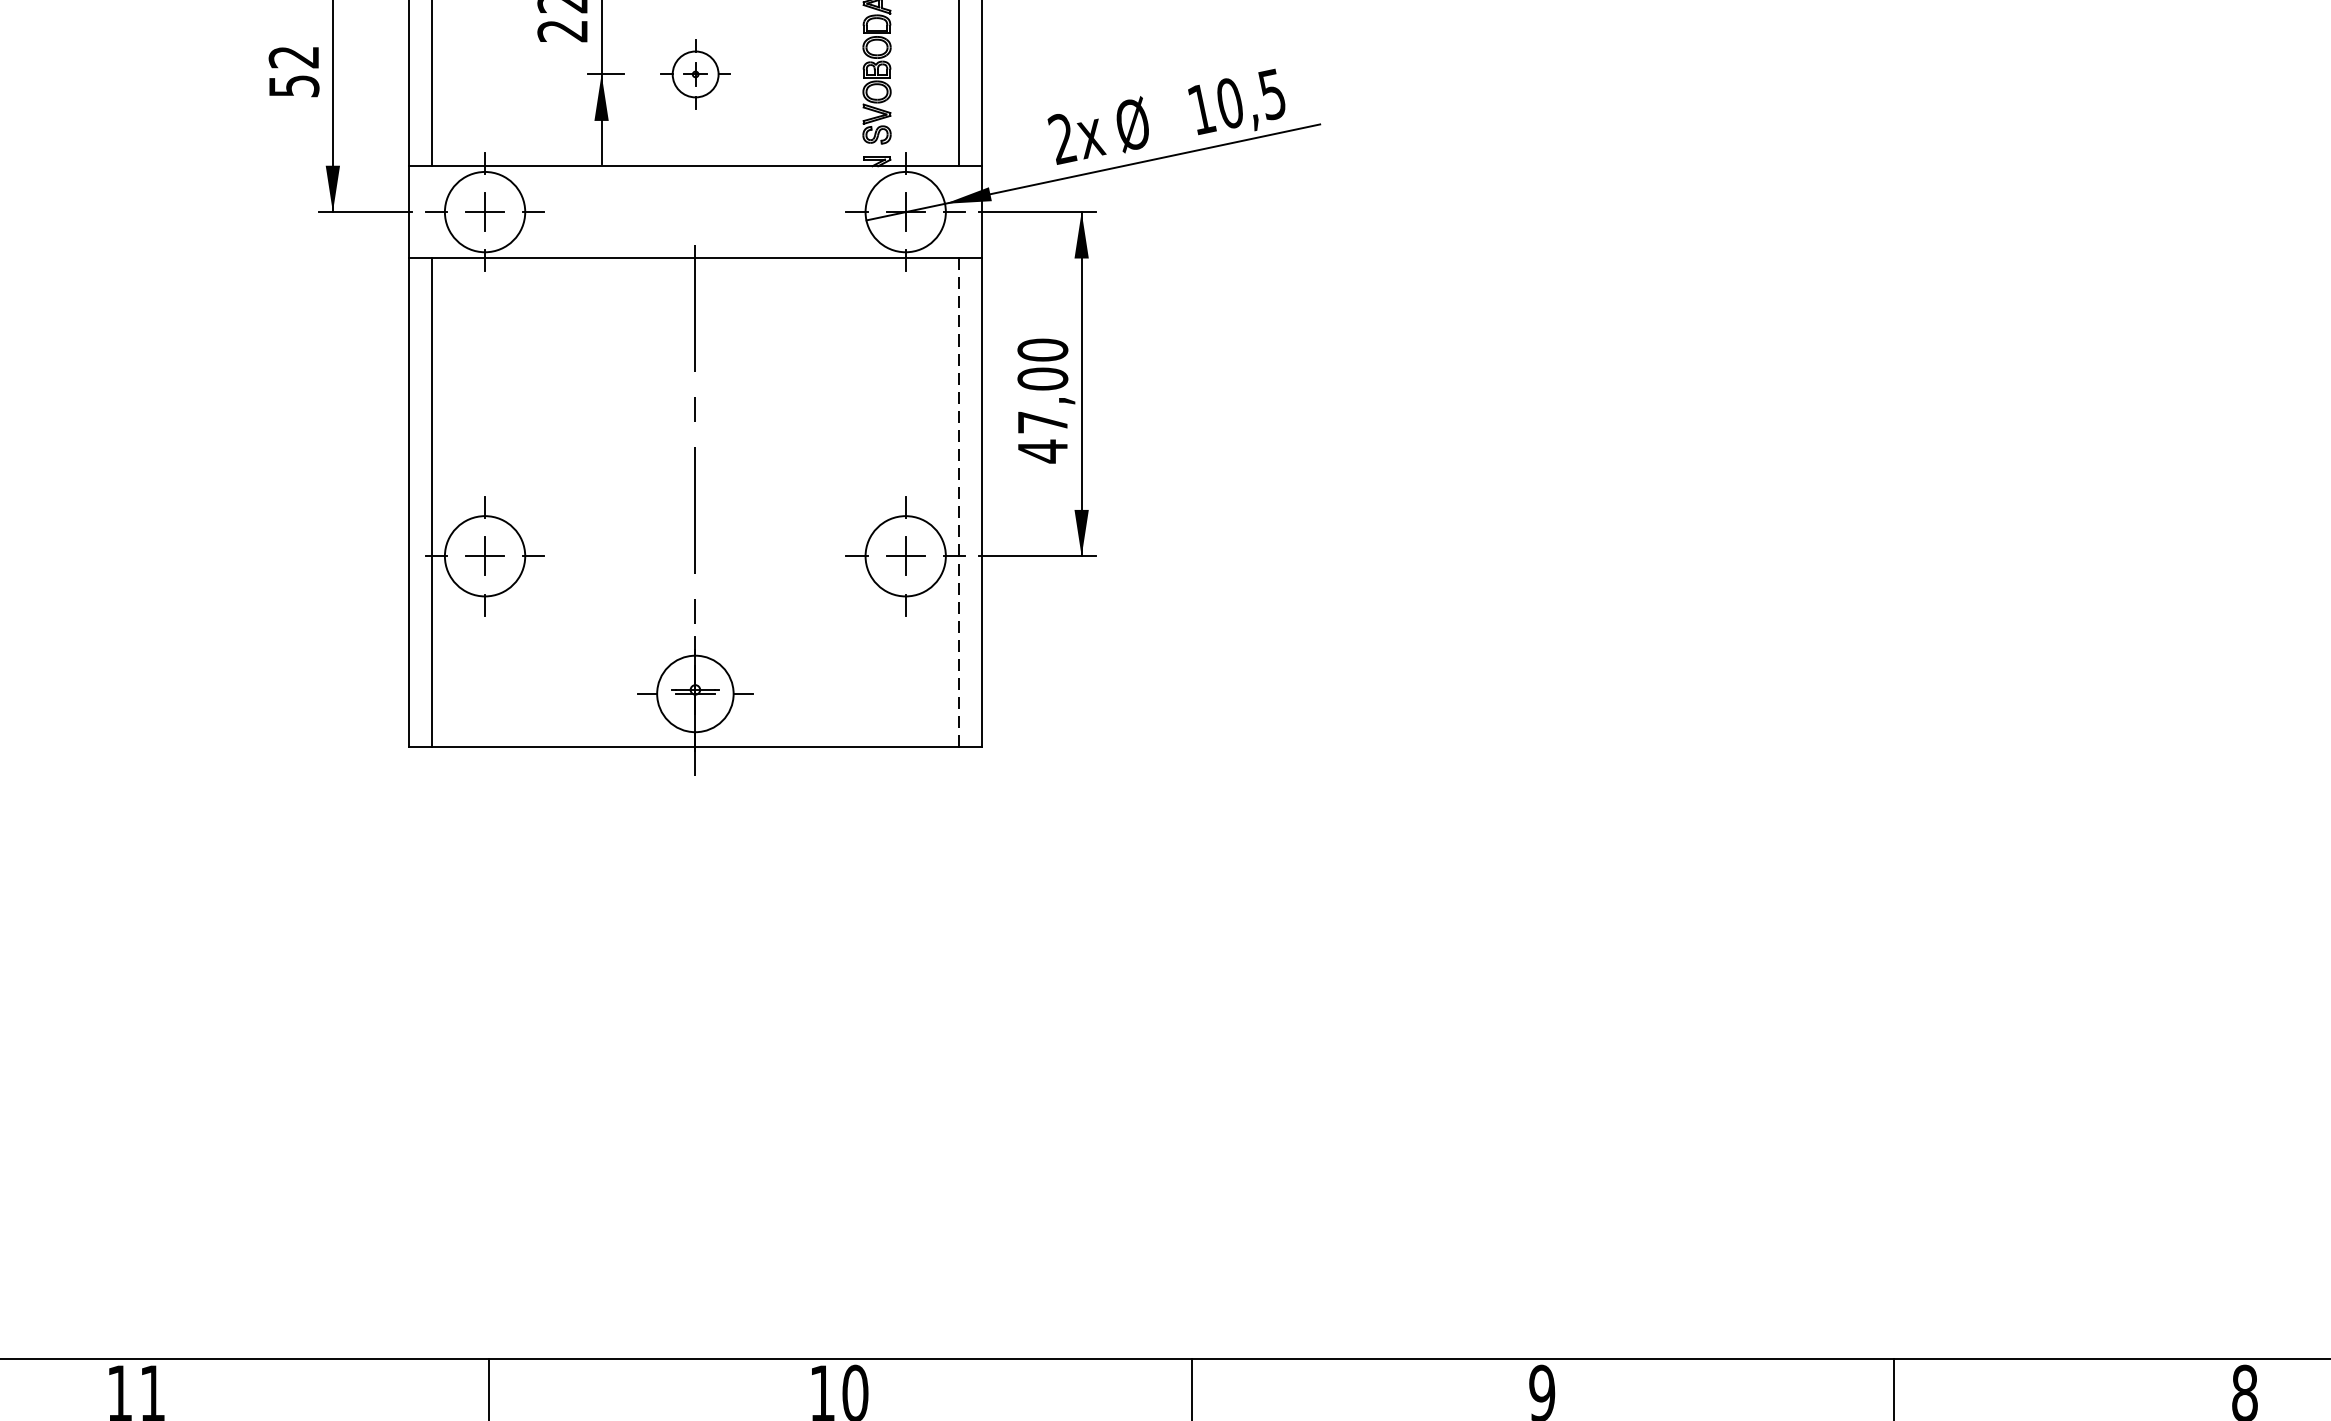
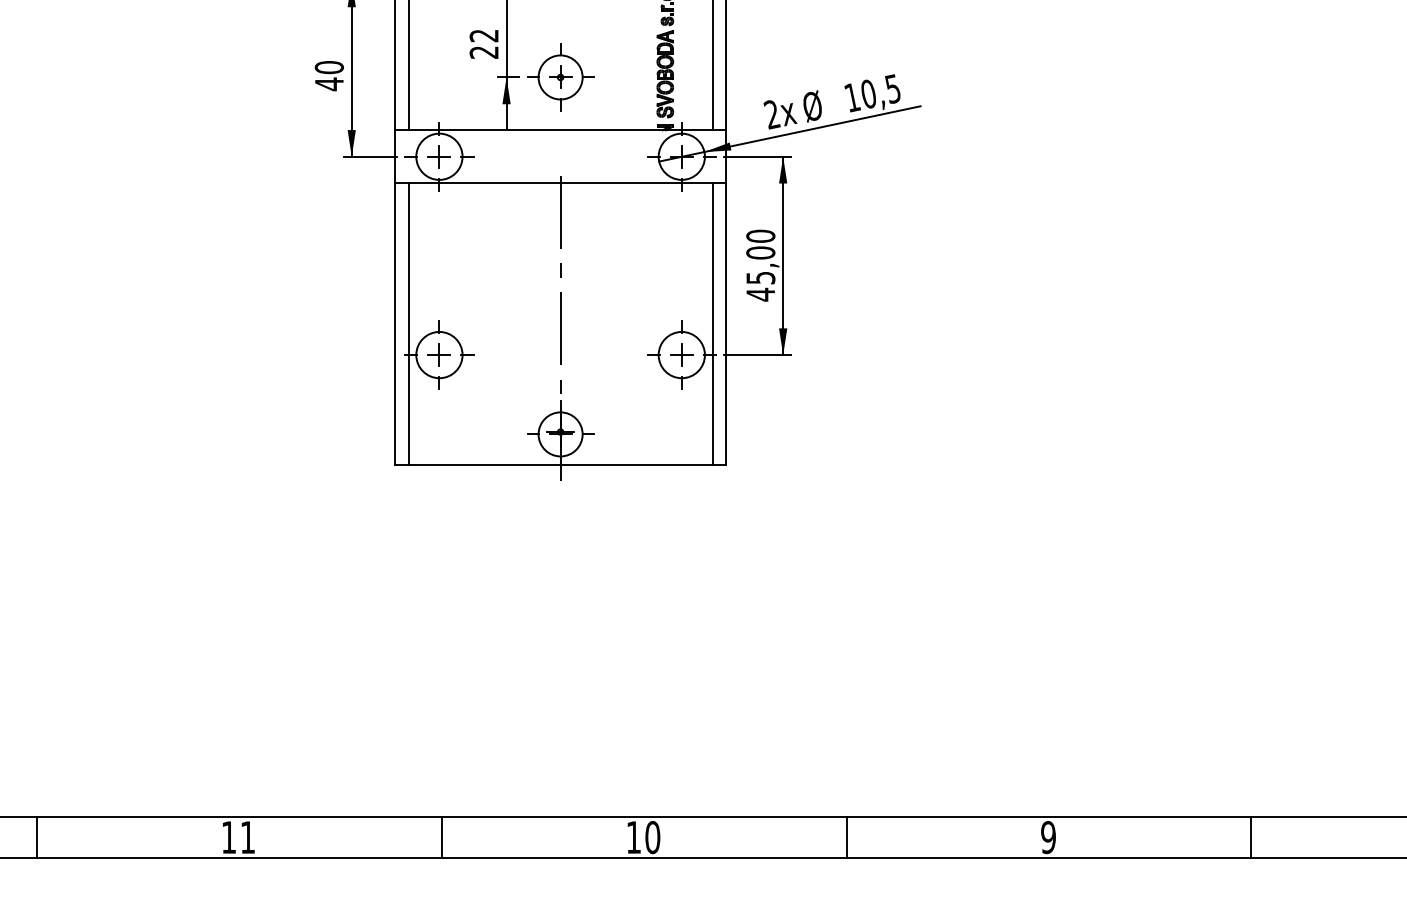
text: (294, 72) -> (329, 76), 52 -> 40
part: (695, 74) -> (560, 77), size x1.67
text: (1042, 421) -> (760, 277), 47,00 -> 45,00
line: (958, 501) -> (712, 323), dashed -> solid

